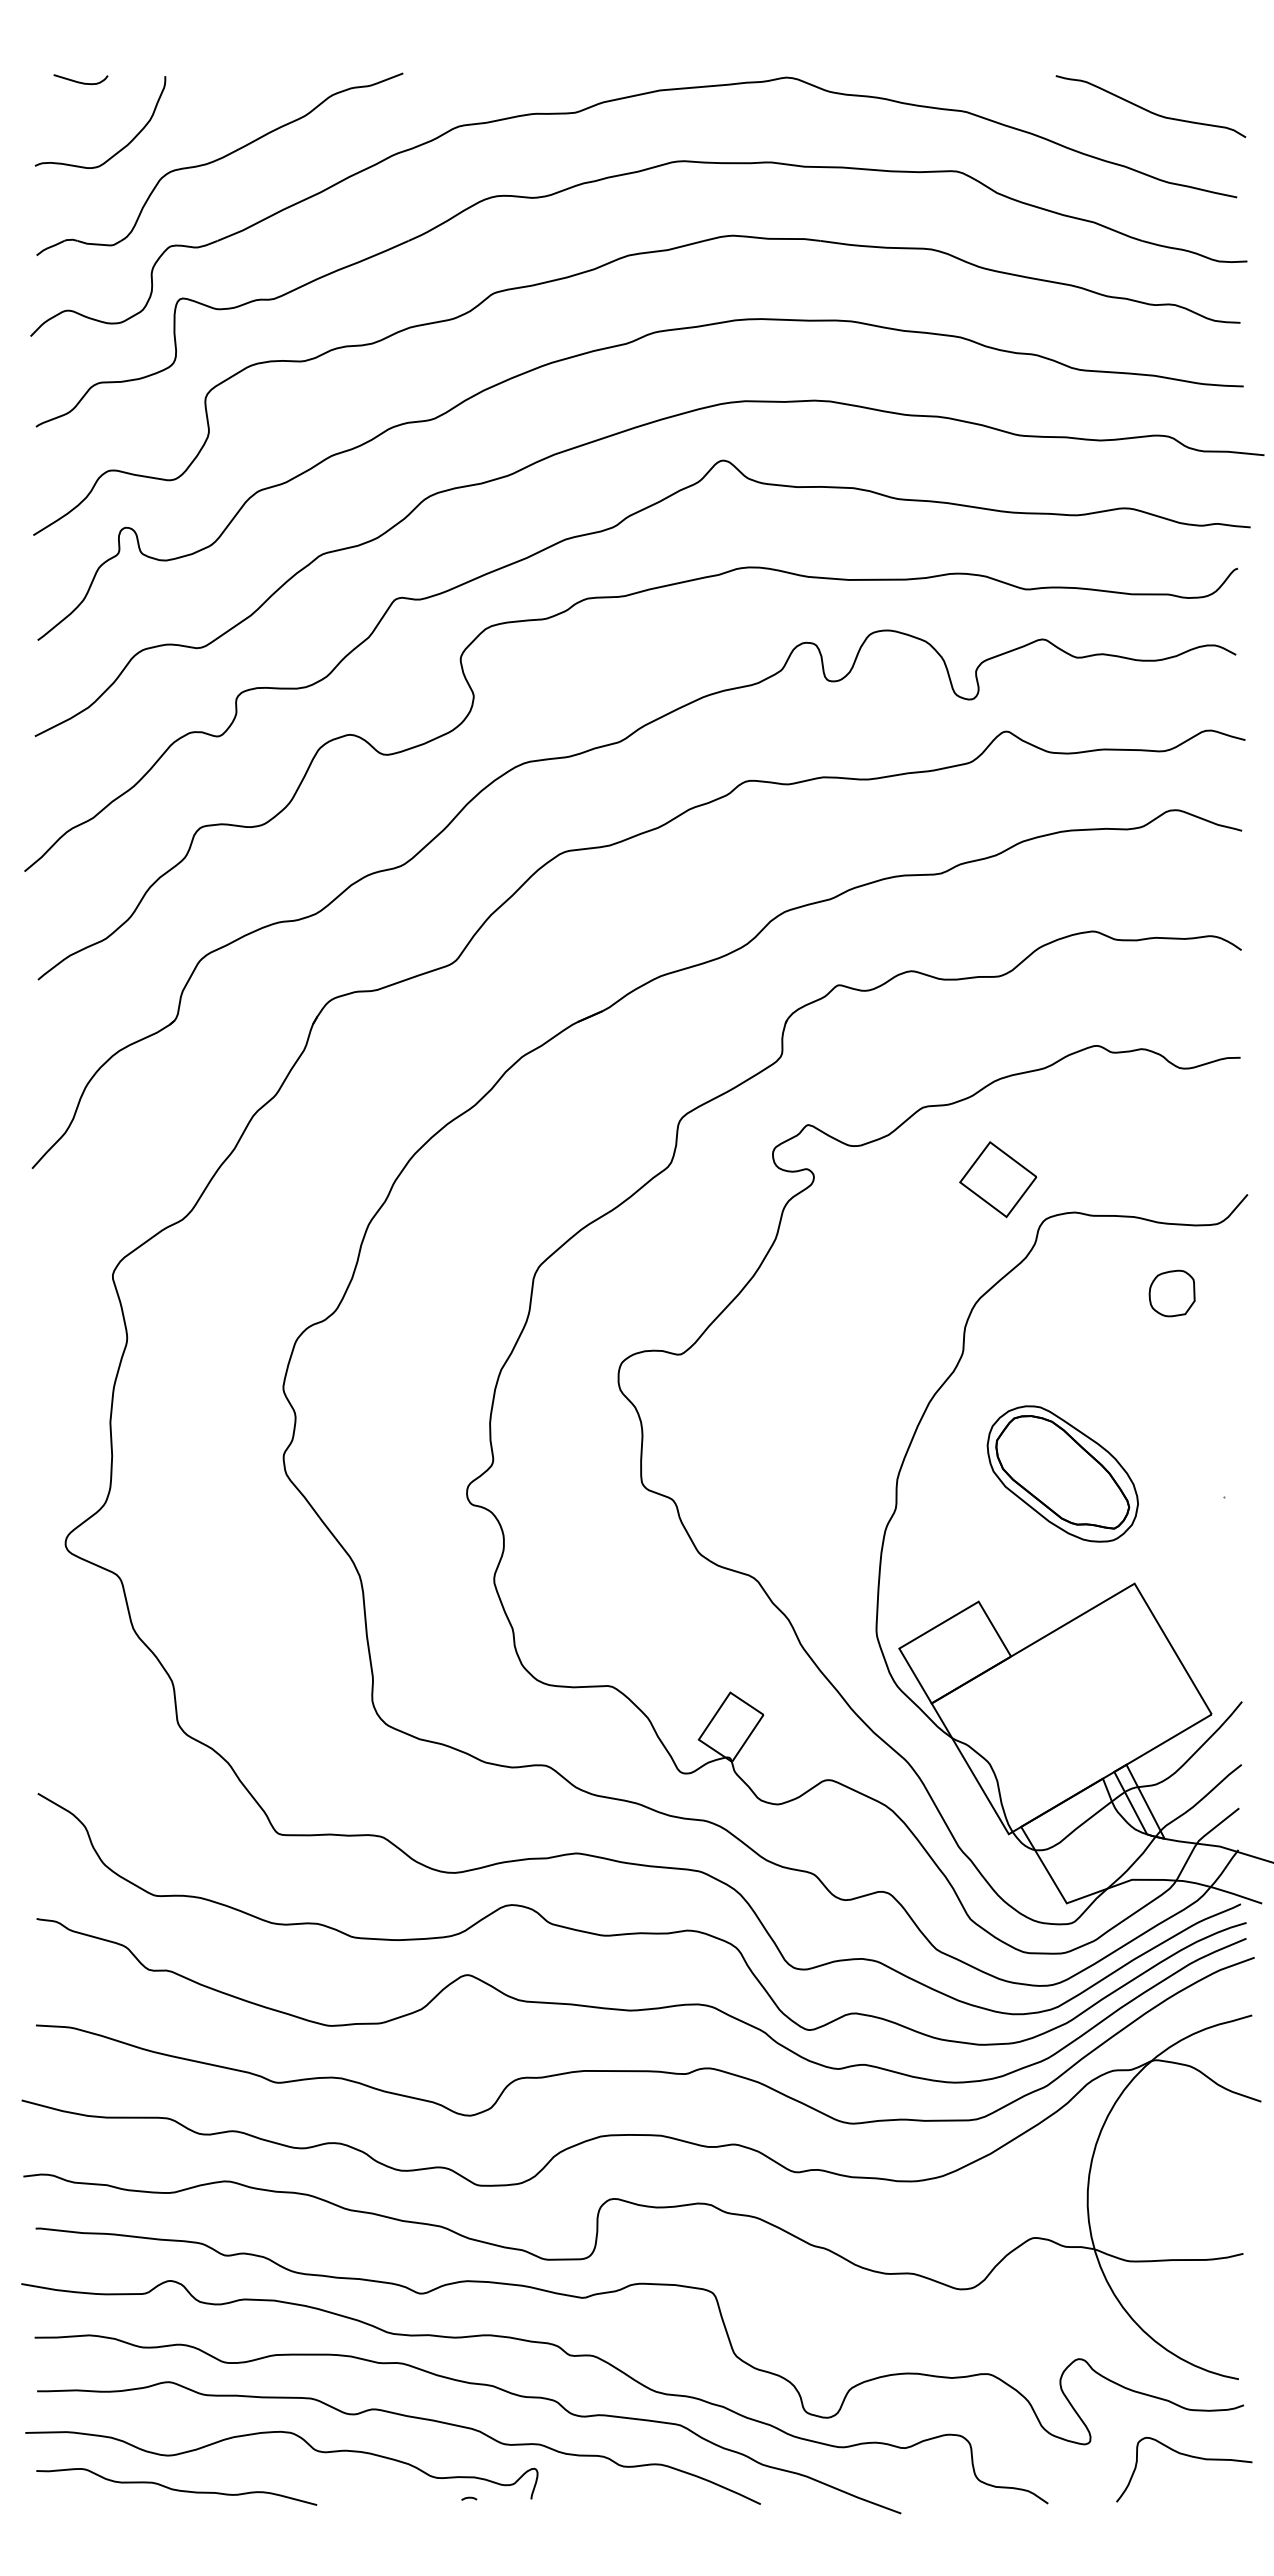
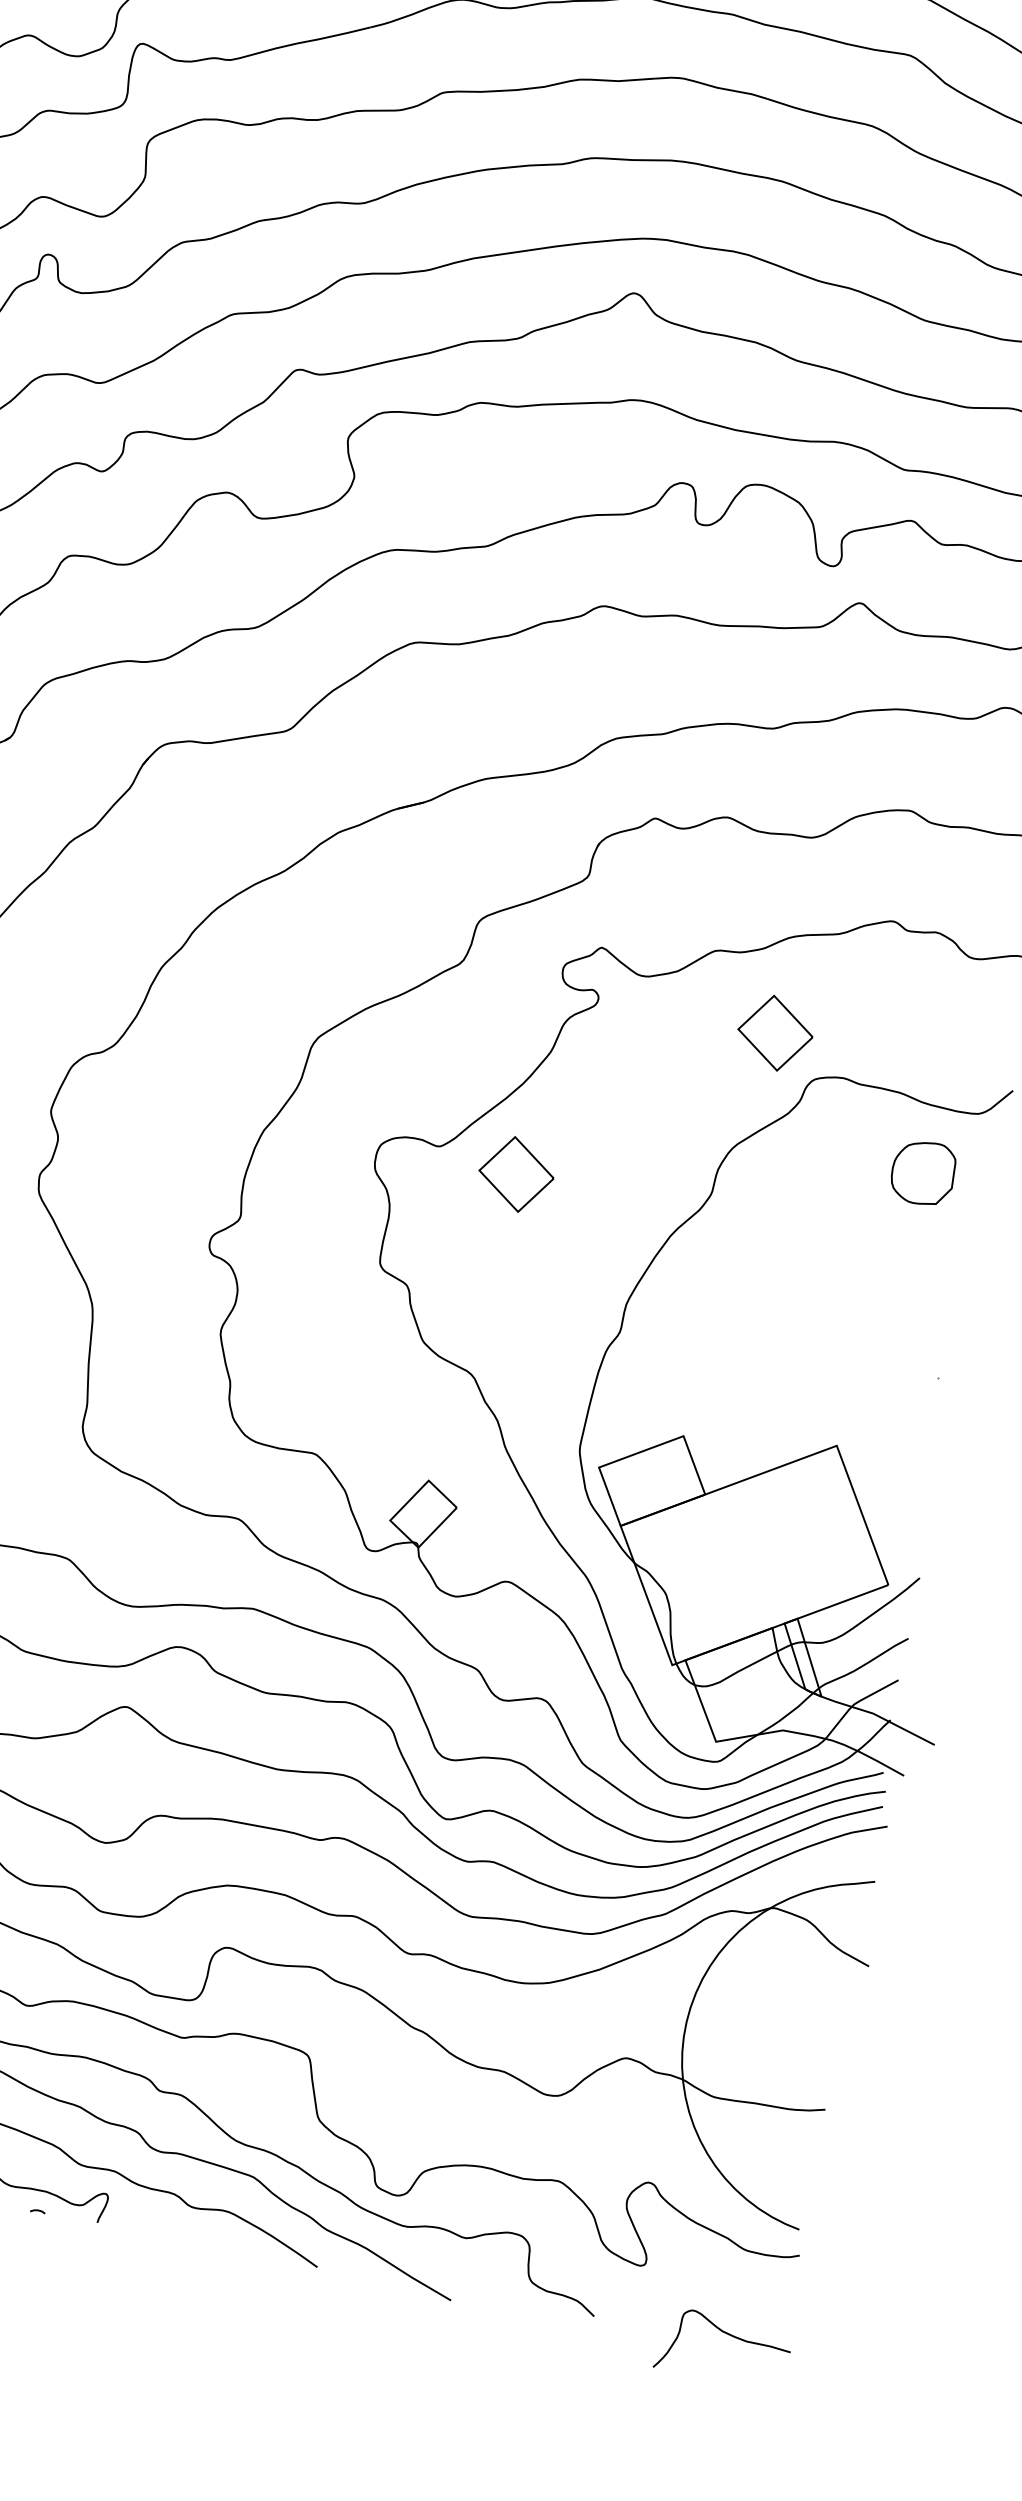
part: (1171, 1293) -> (922, 1172), size x1.4
part: (762, 1368) -> (515, 1174), added
part: (1062, 1473) -> (786, 1327), removed
curve: (1187, 2456) -> (729, 2335), moved

